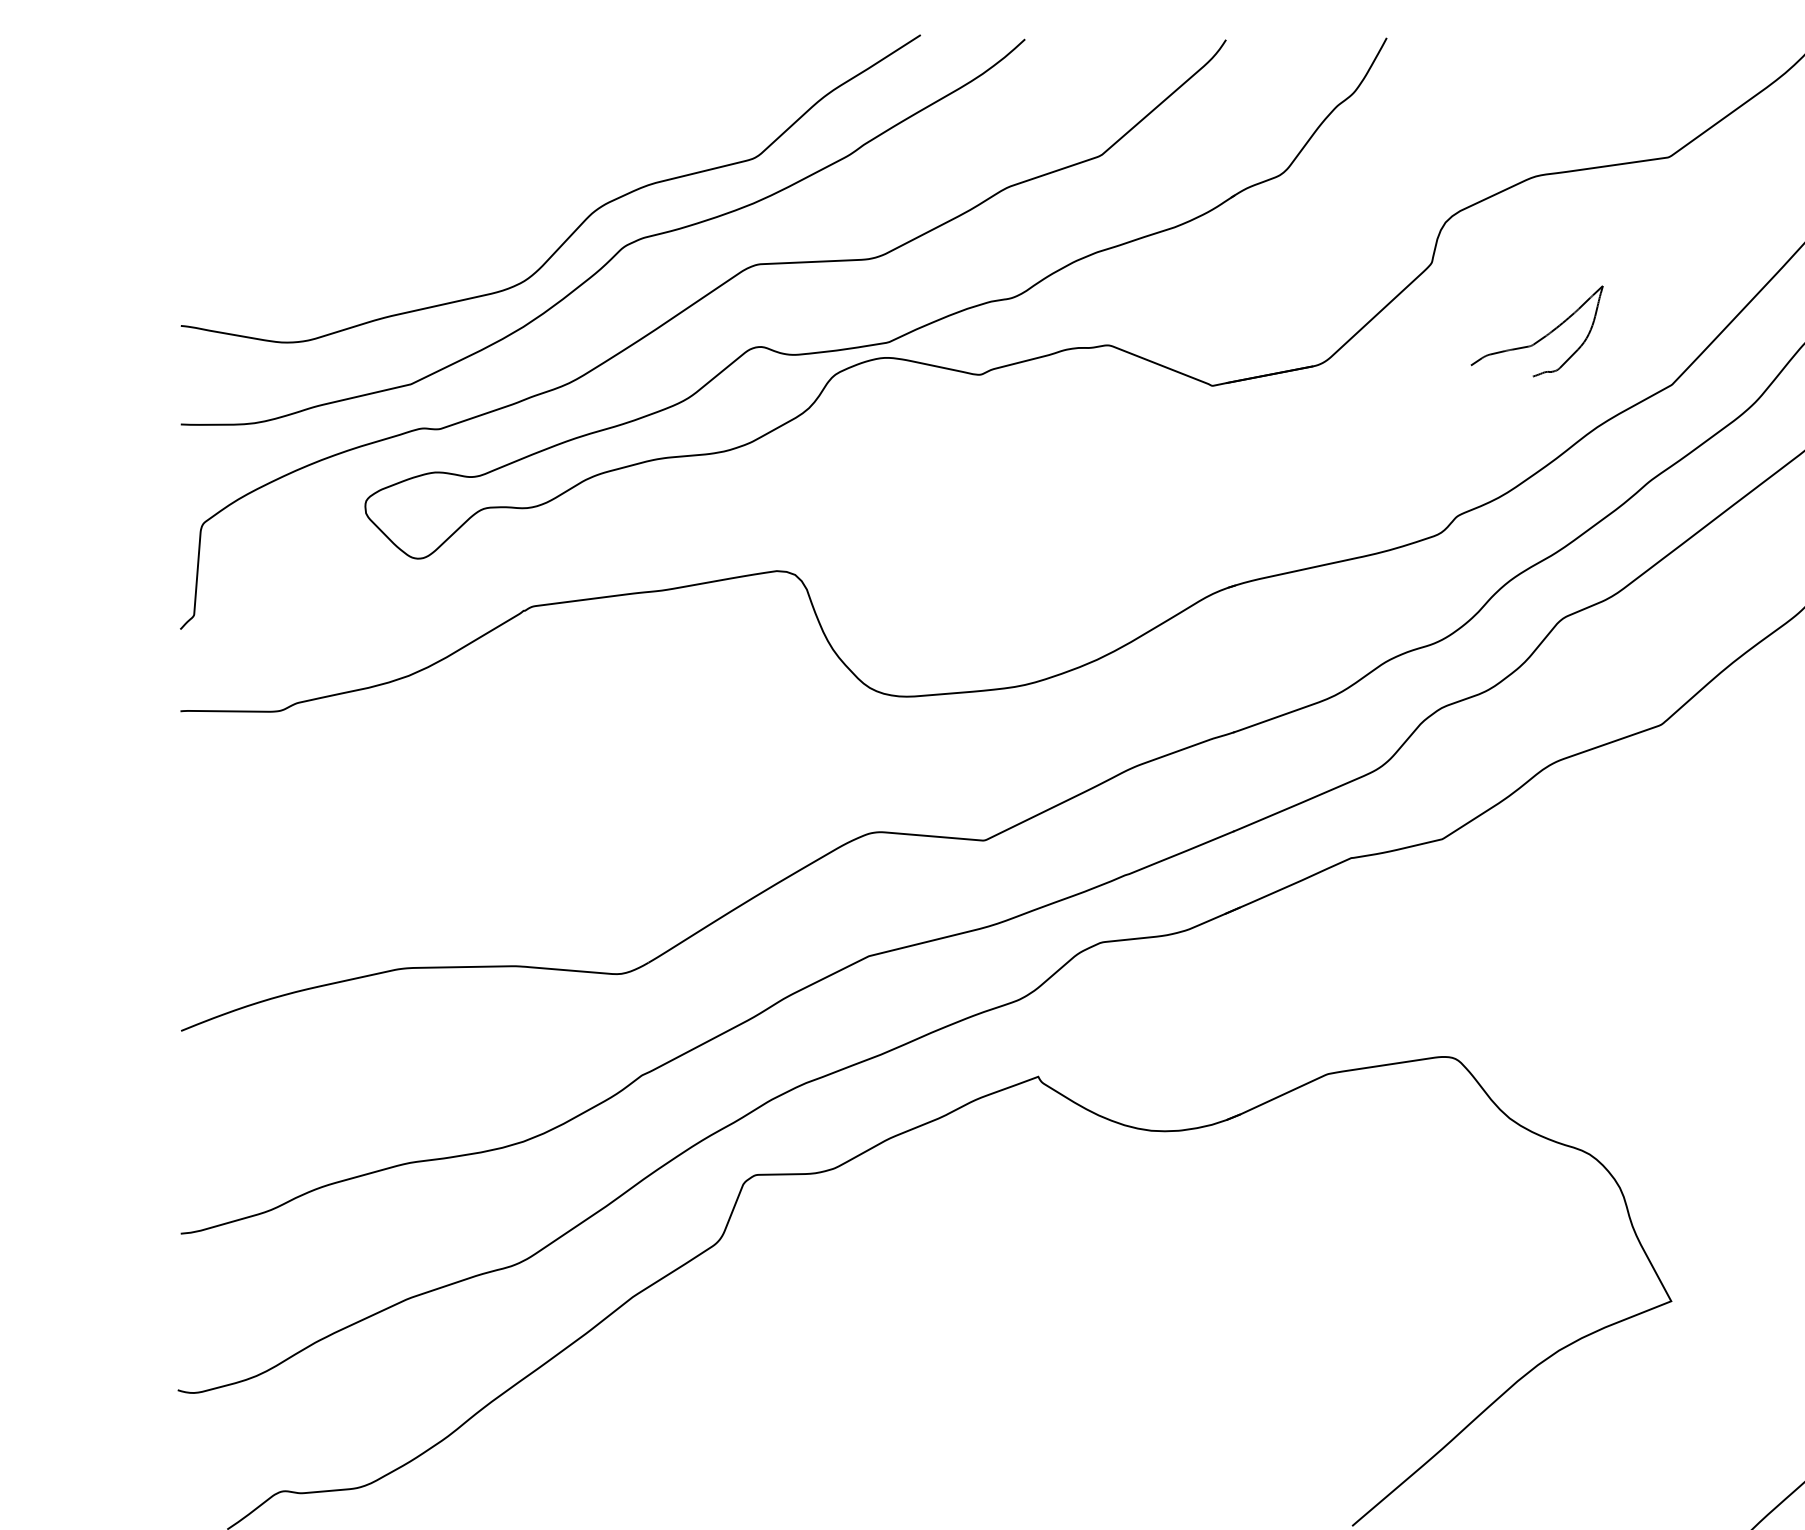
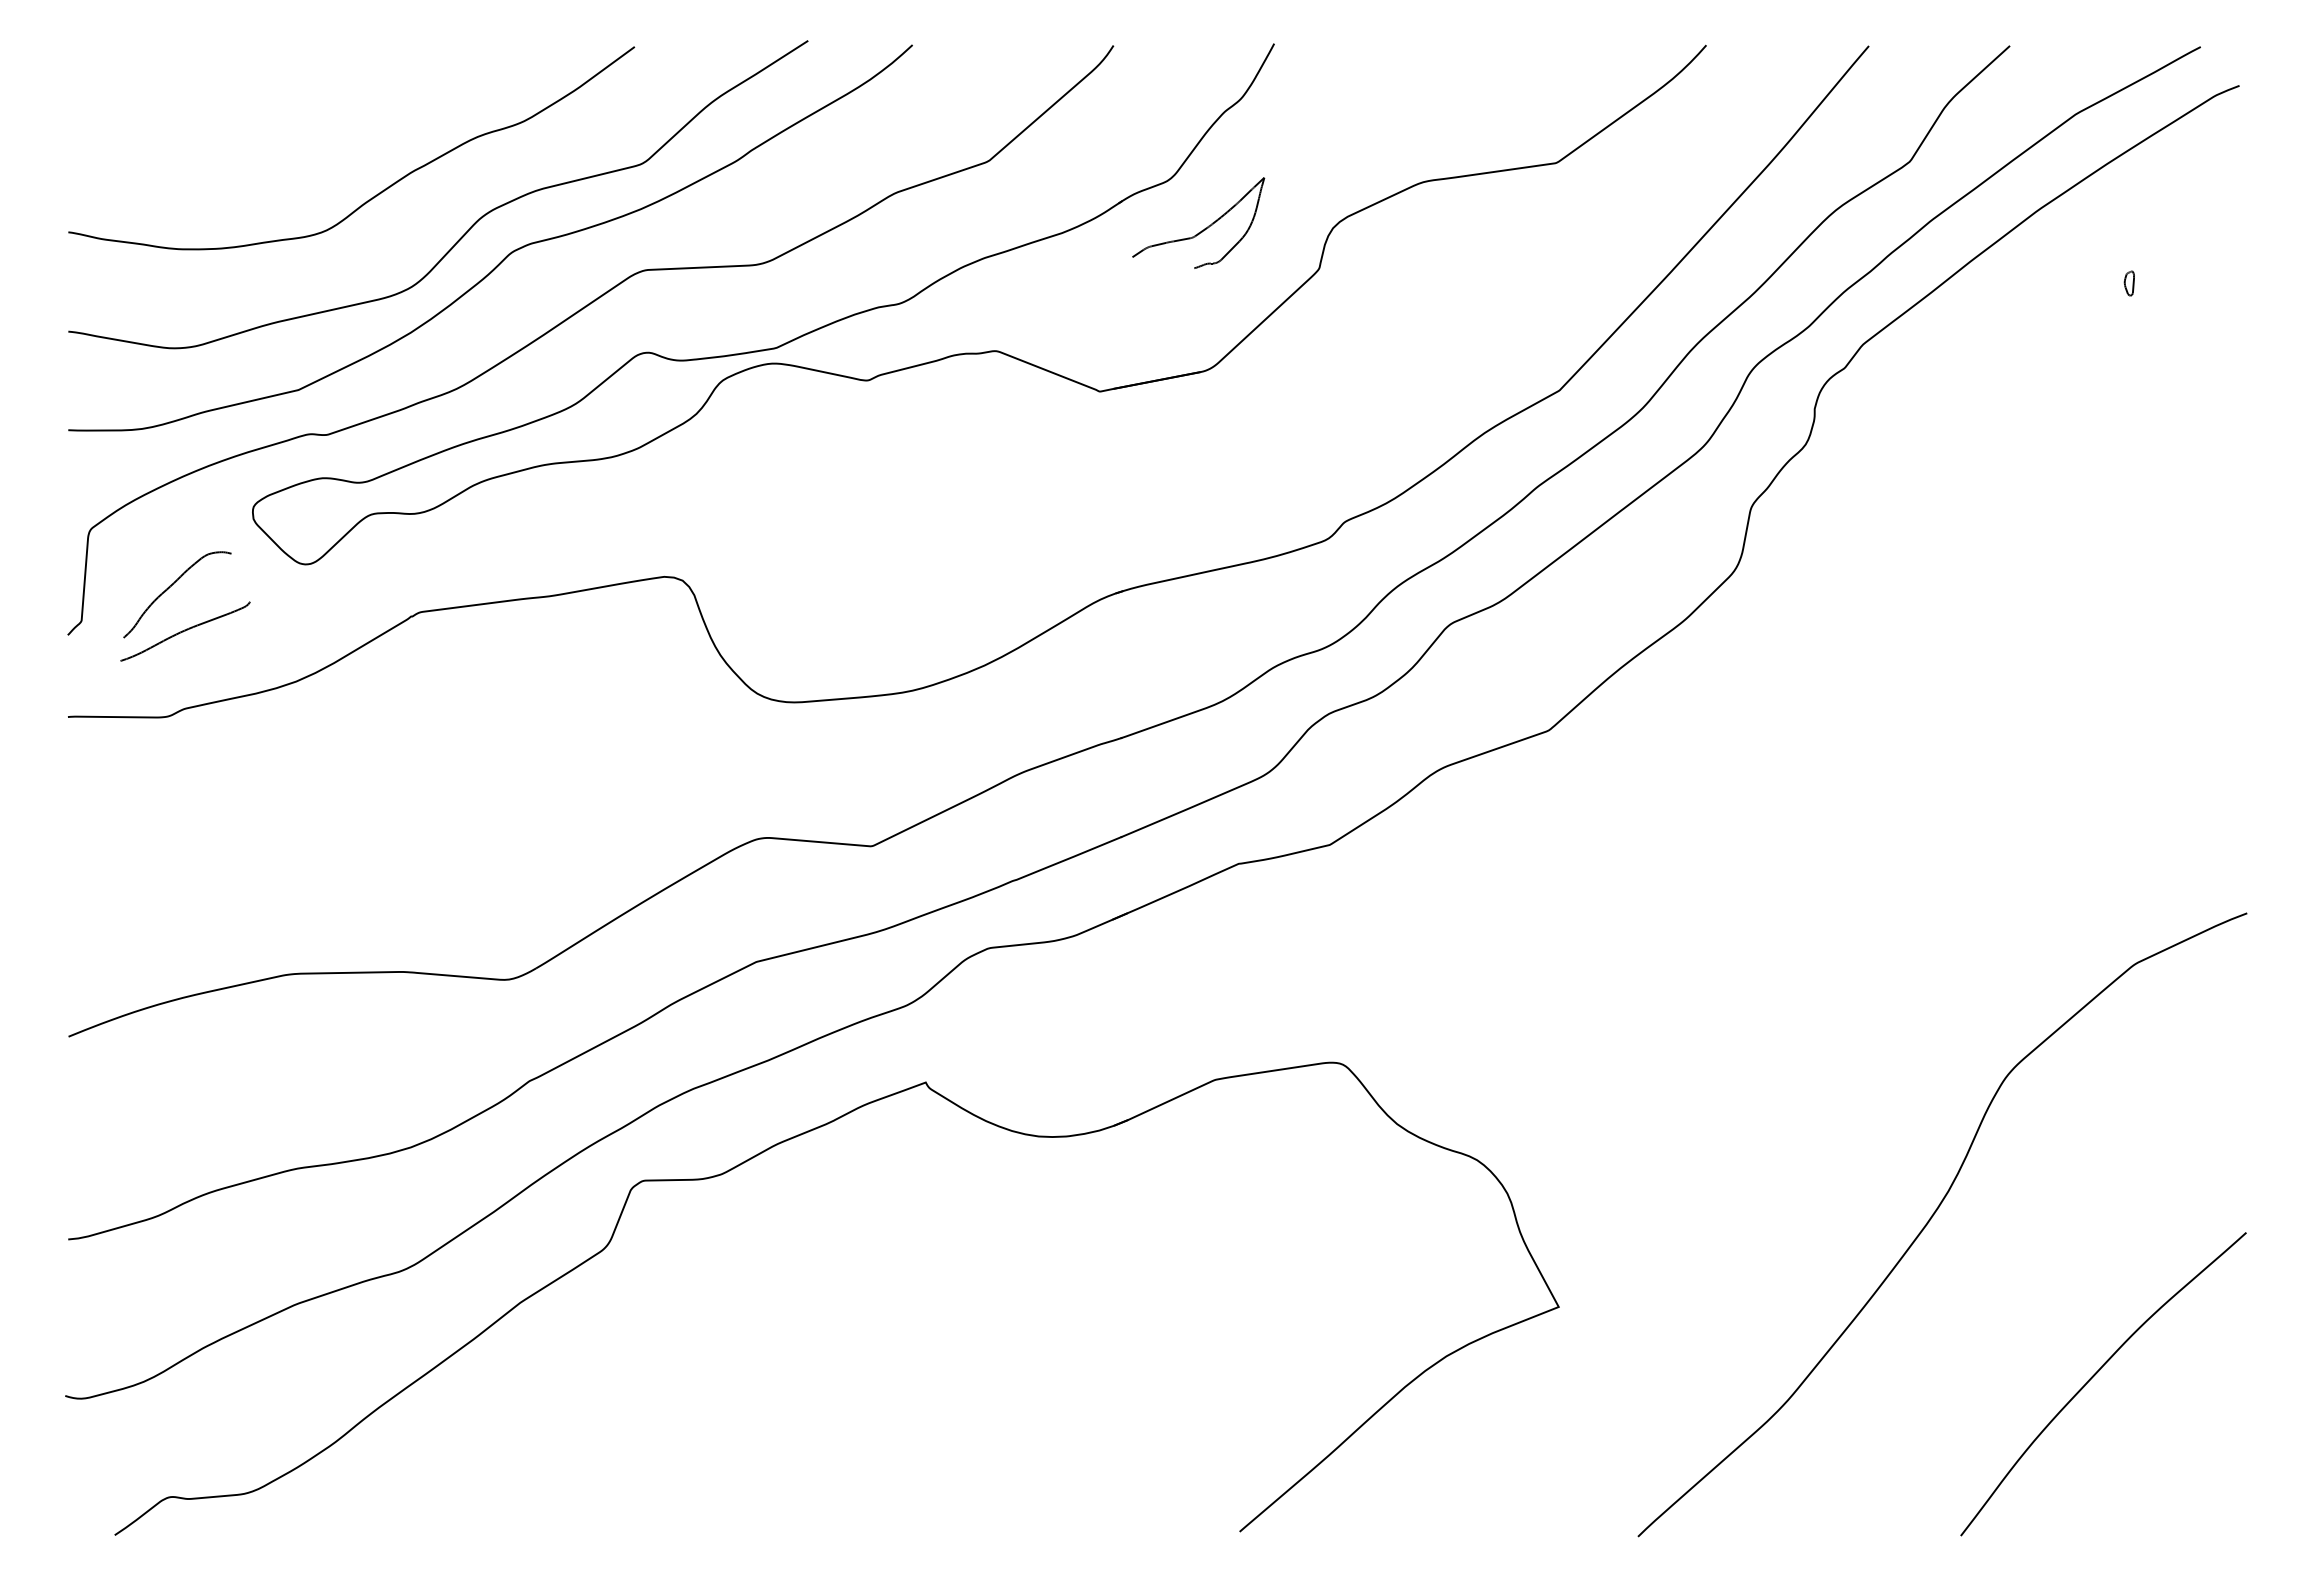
curve: (493, 185) -> (380, 191), added
part: (1543, 336) -> (1204, 228), moved
part: (304, 620) -> (191, 626), added

